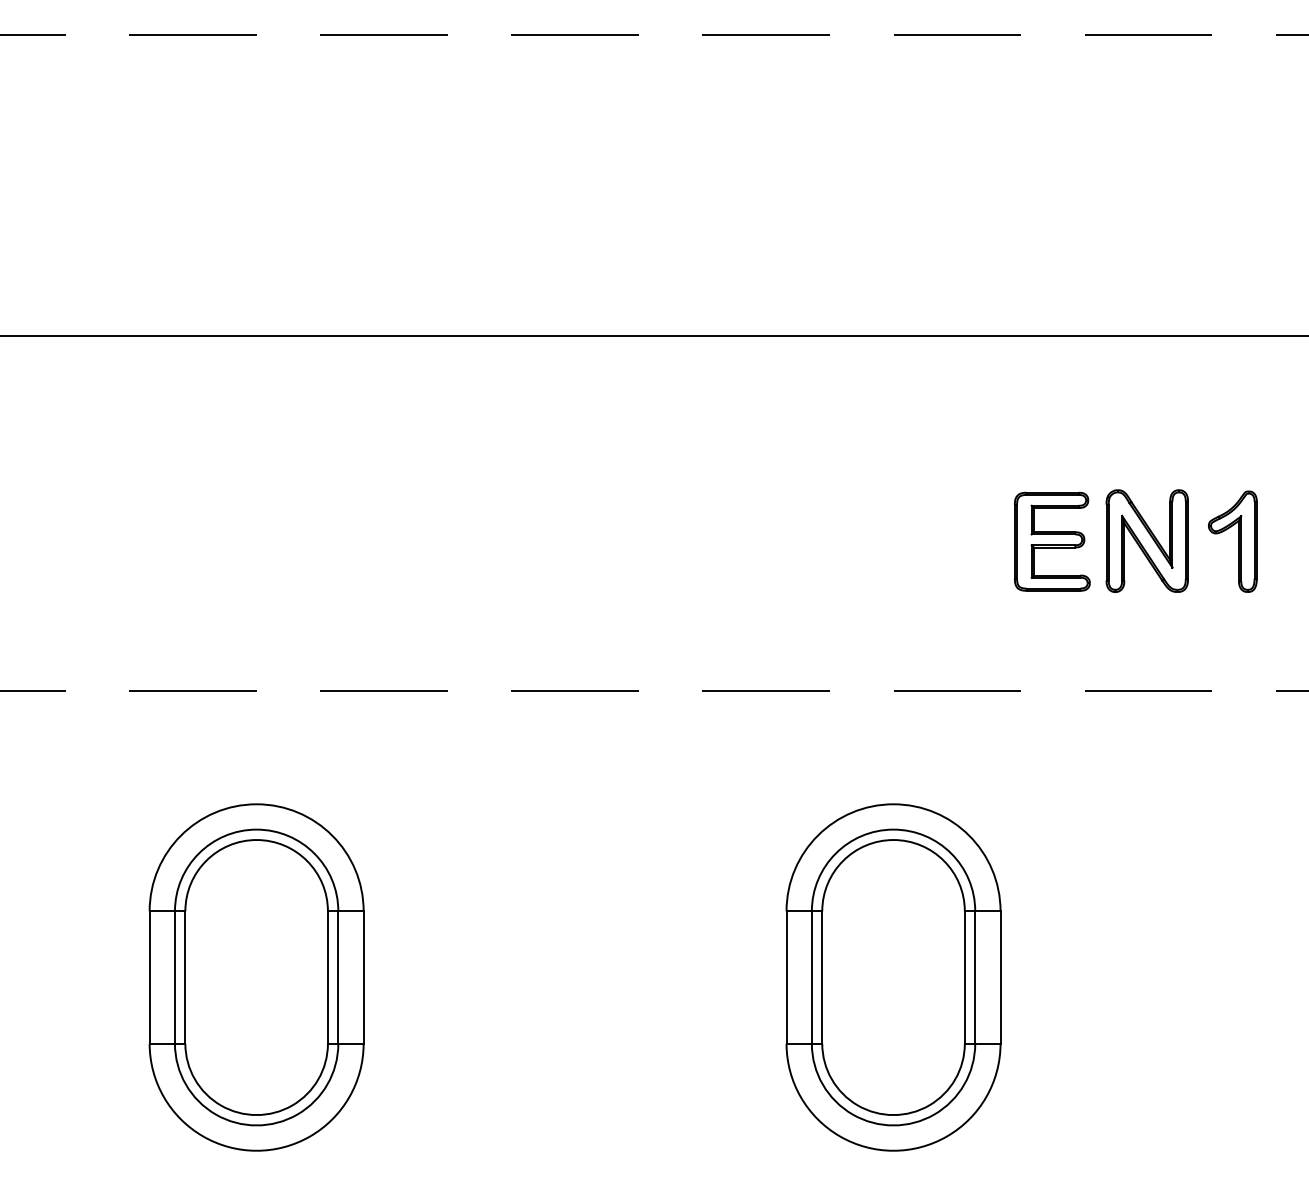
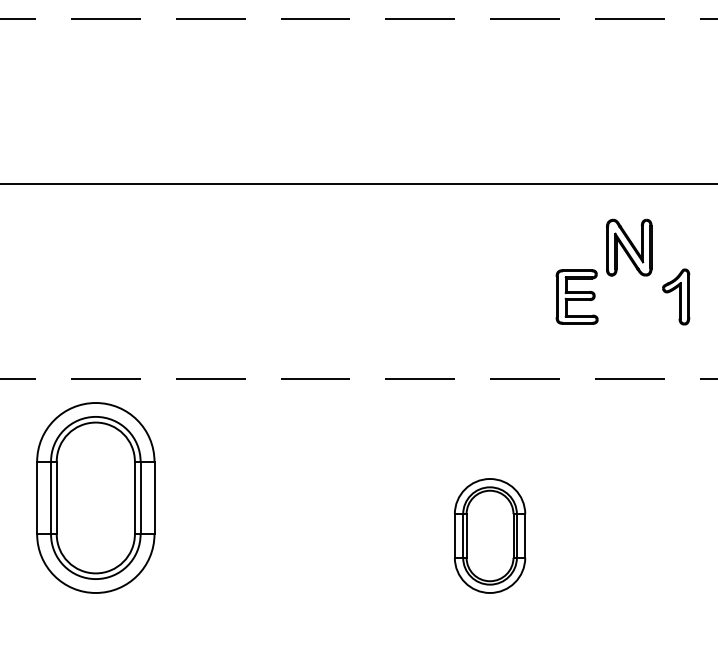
part: (1147, 540) -> (629, 247), moved
part: (256, 976) -> (95, 497), moved
part: (892, 976) -> (489, 535), size x0.6

